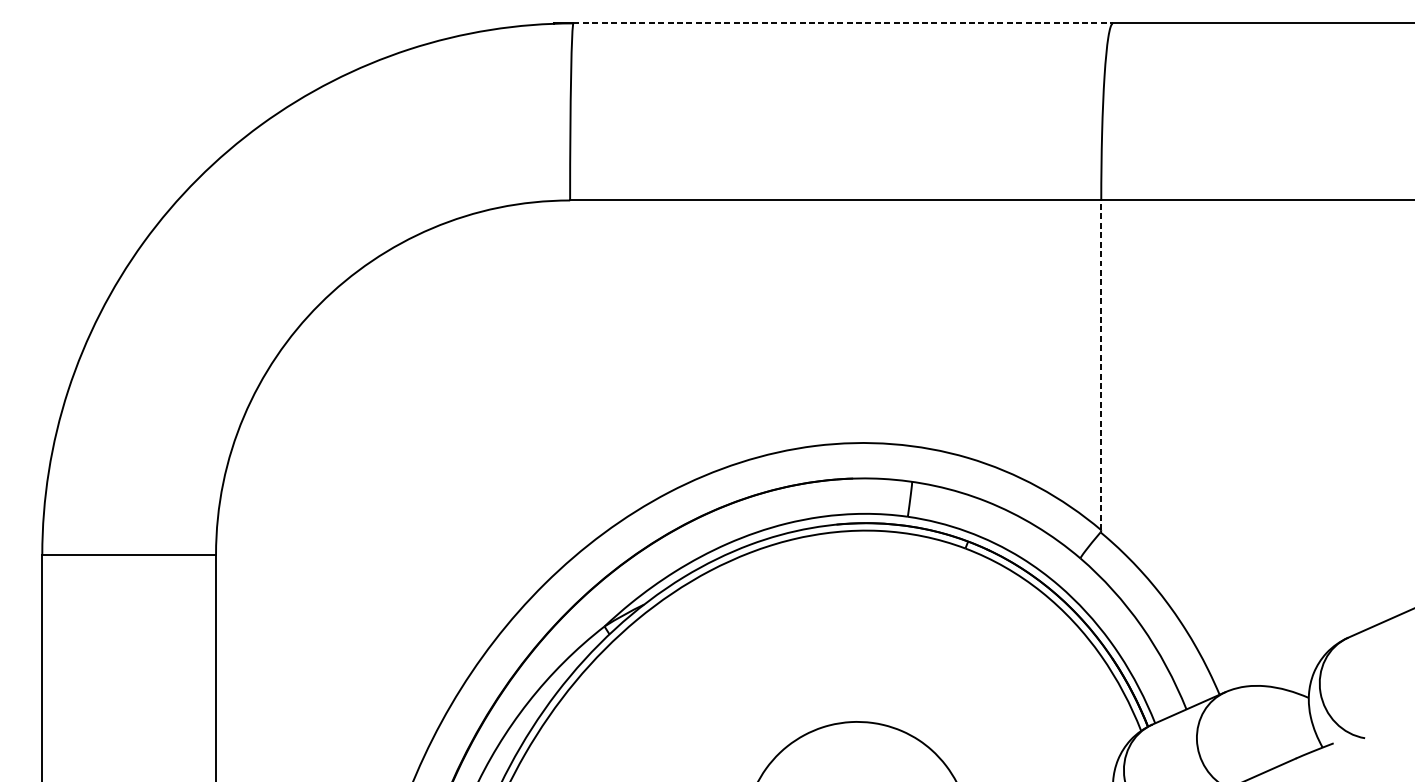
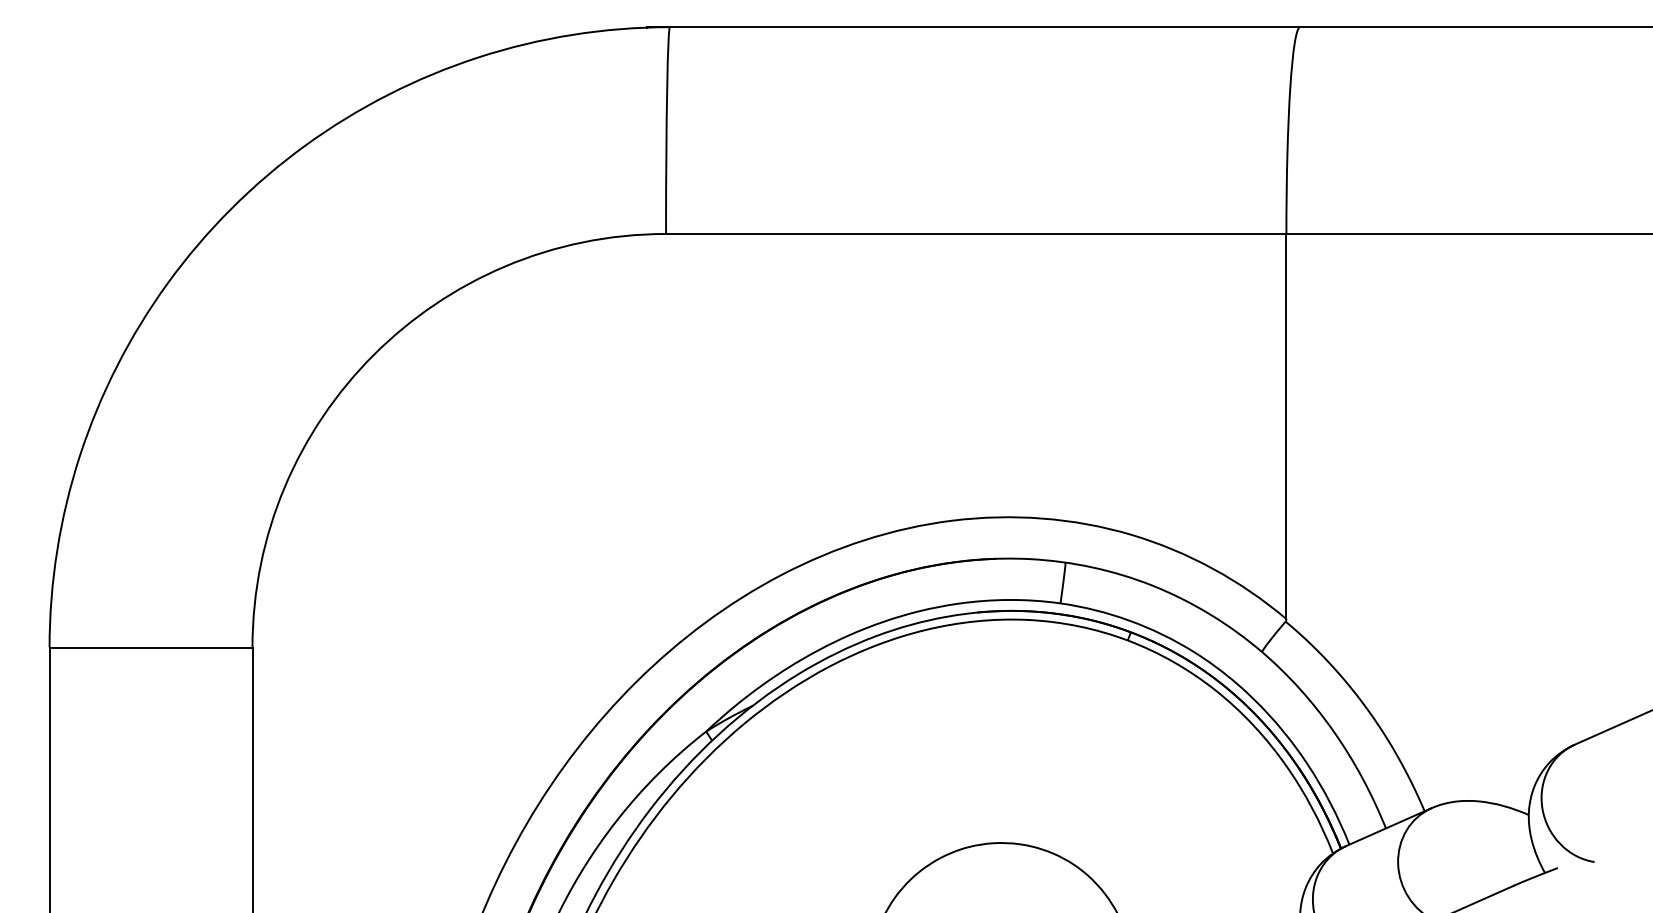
line: (843, 23) -> (985, 27), dashed -> solid
line: (1101, 365) -> (1286, 426), dashed -> solid

